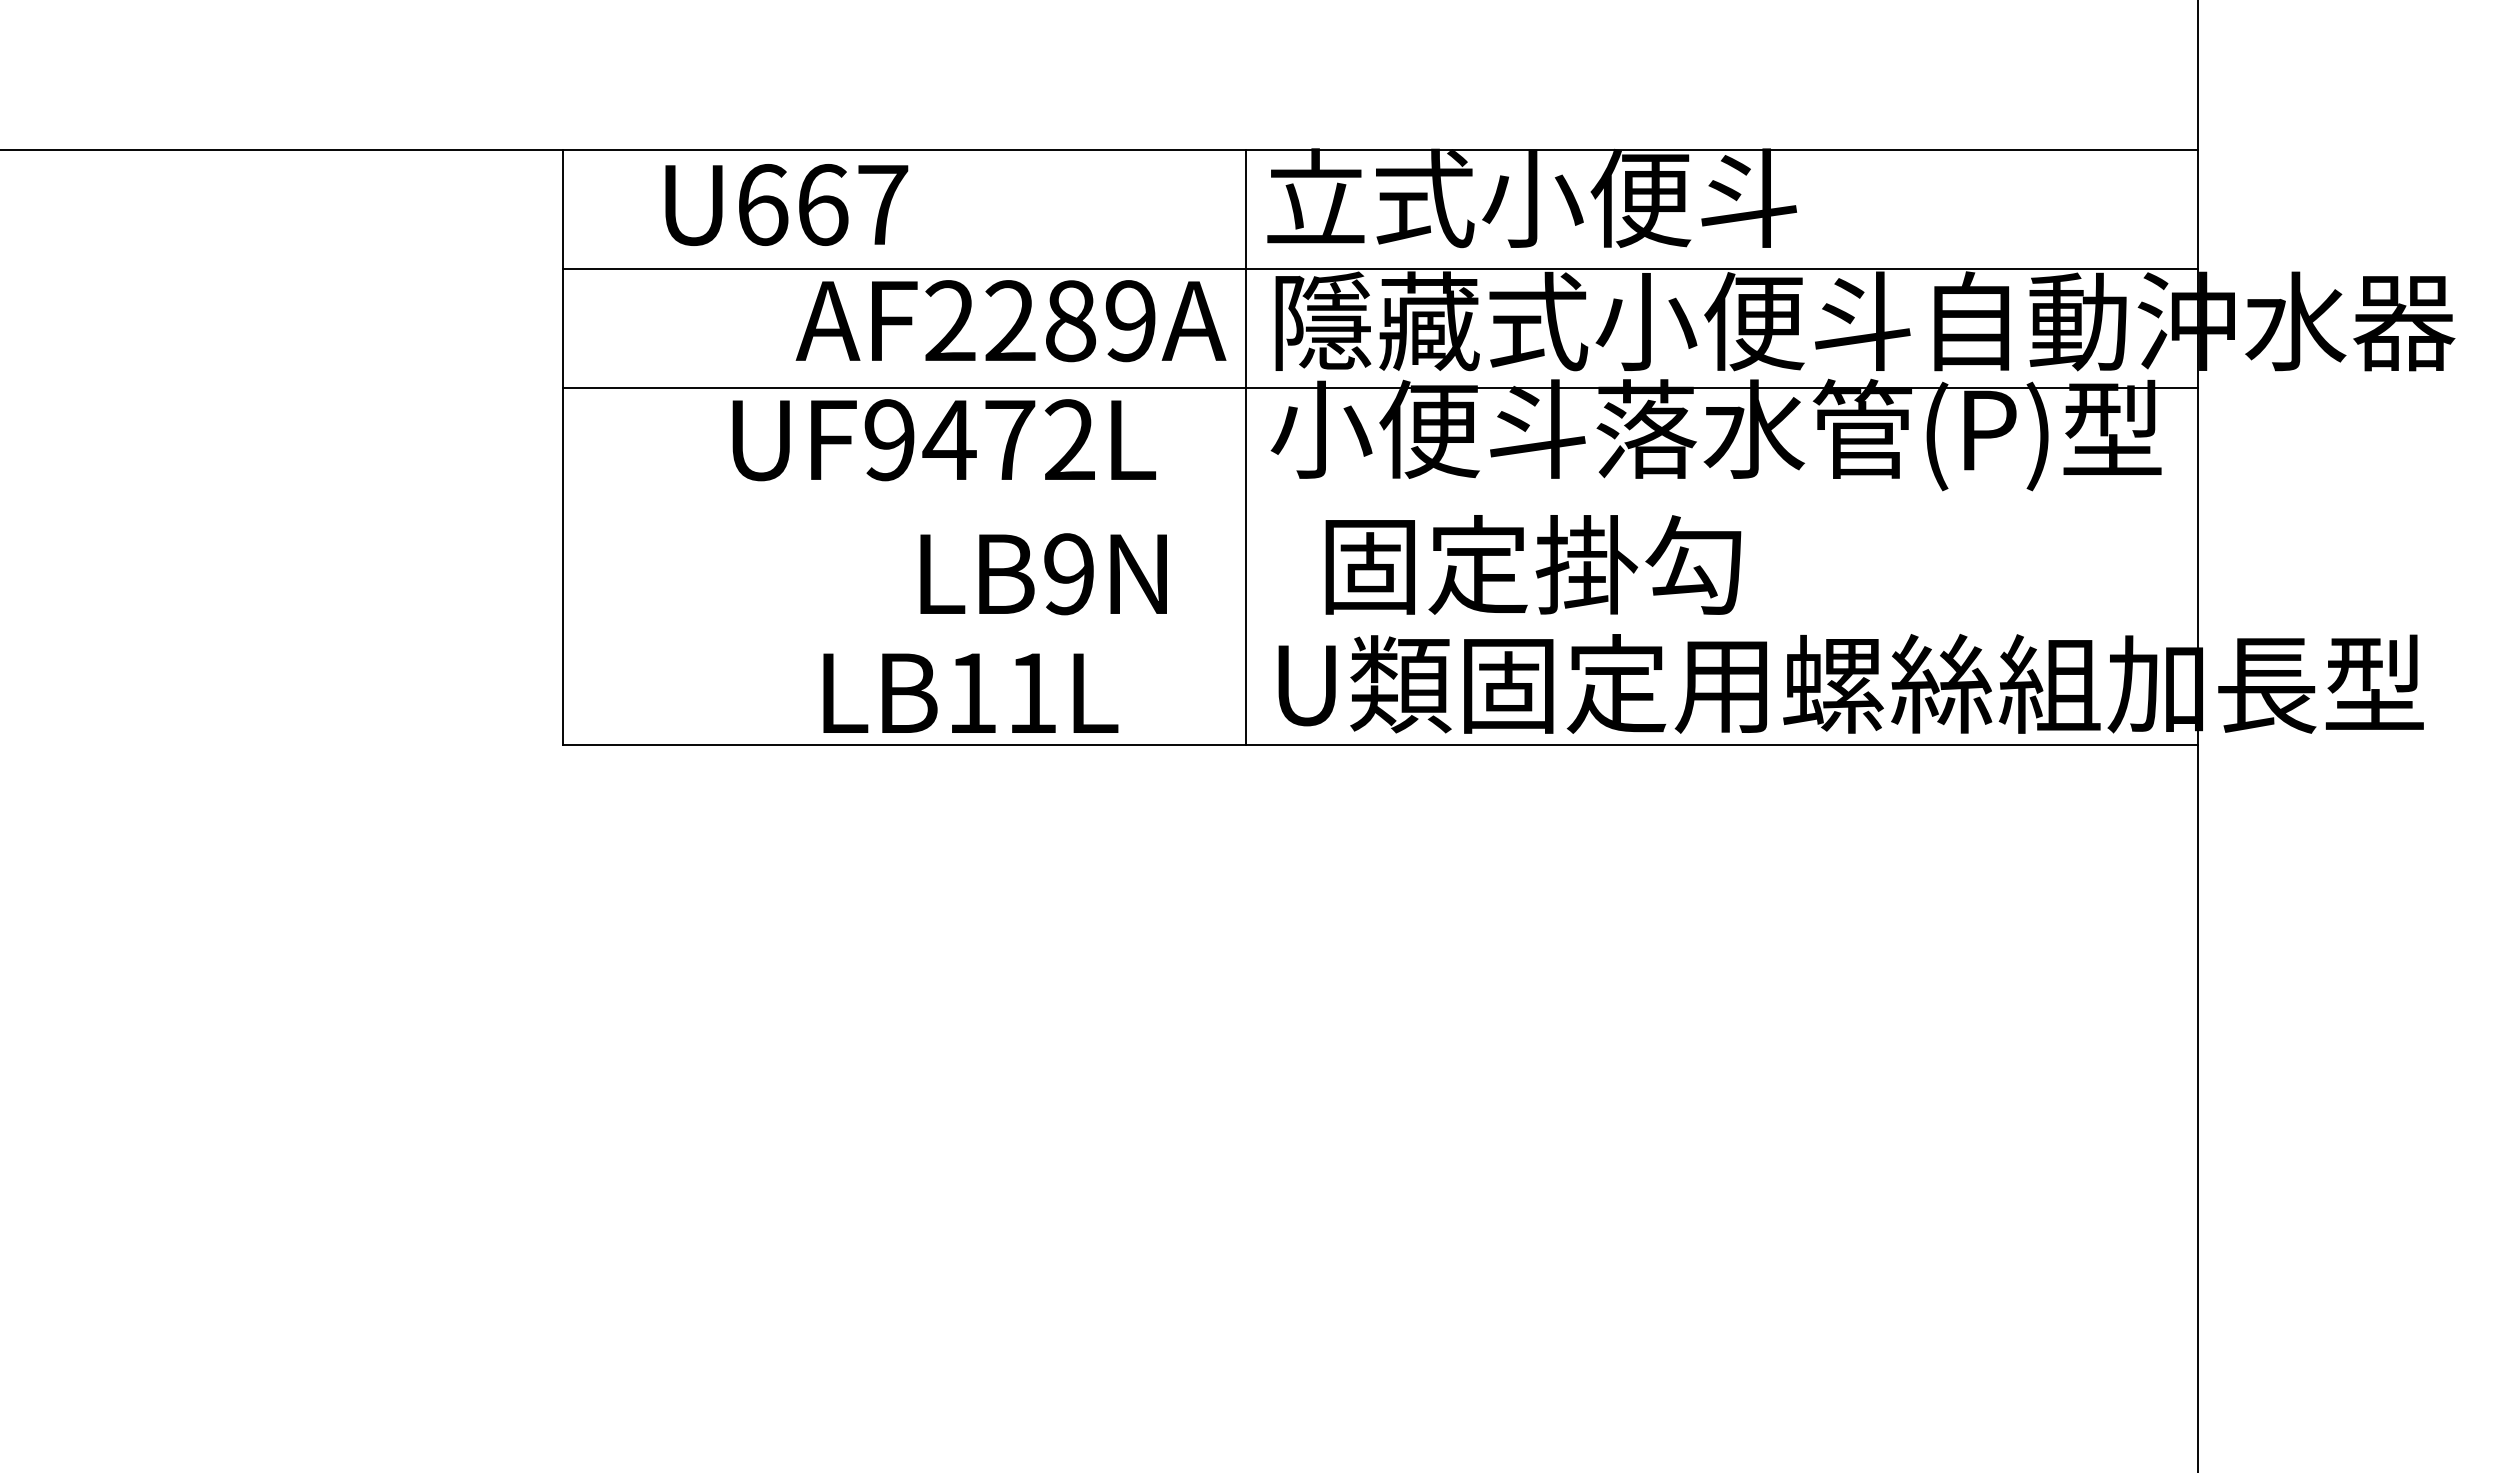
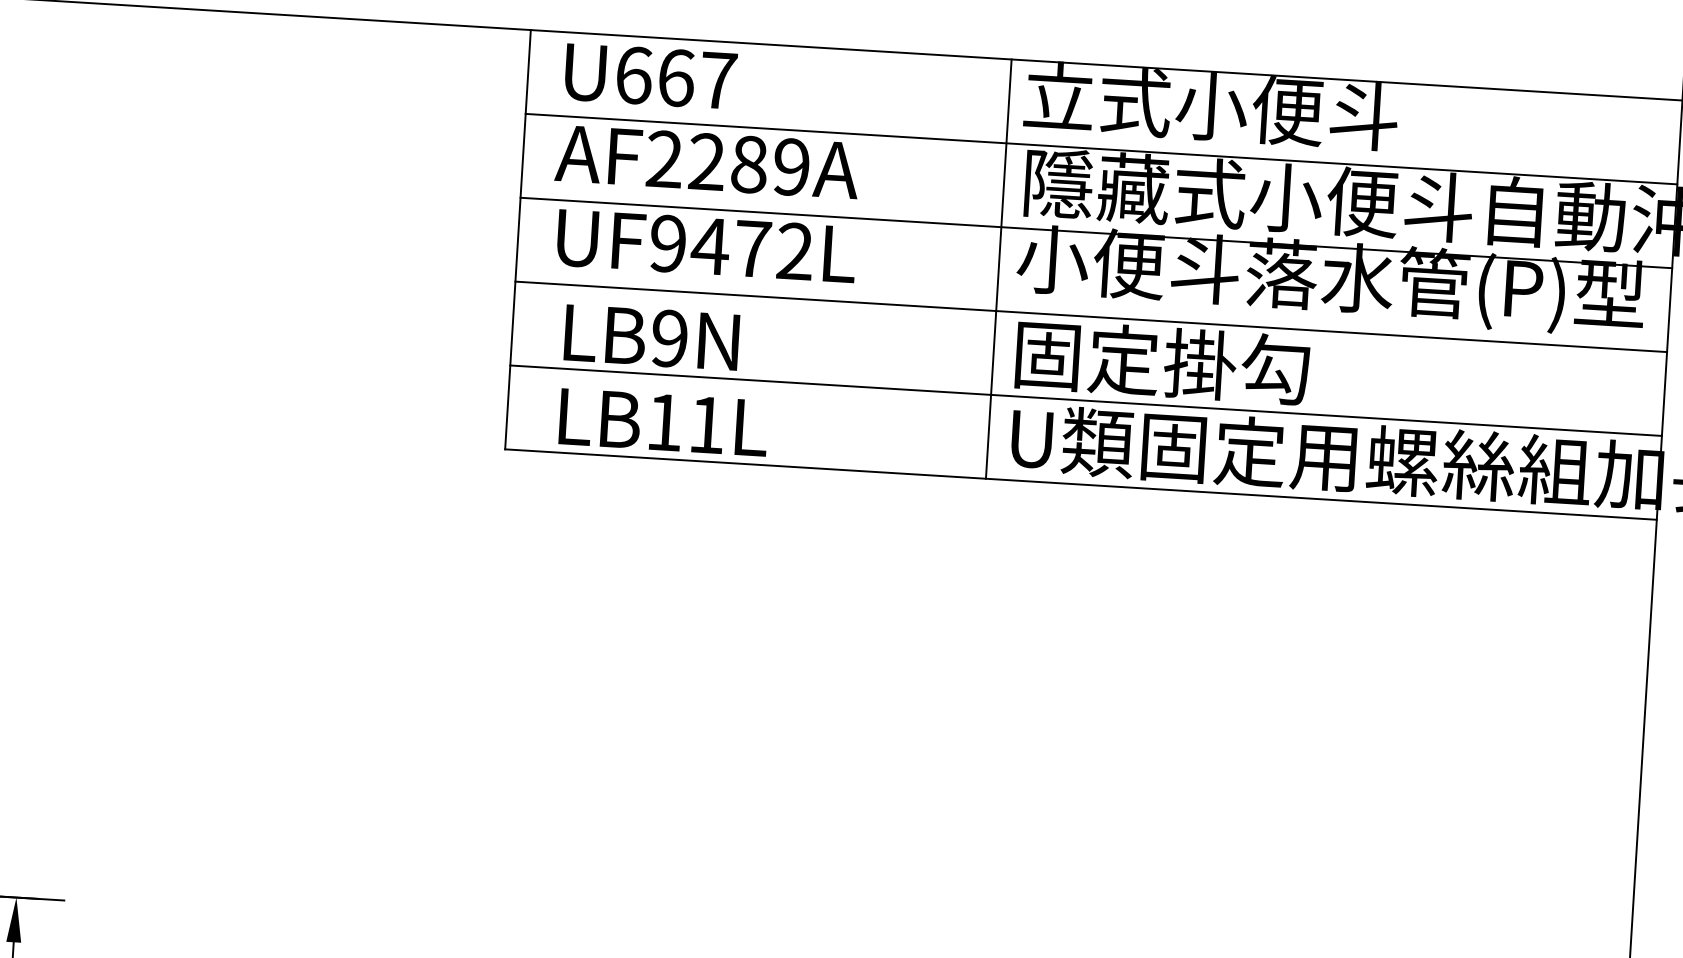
text: (786, 204) -> (650, 76), moved
text: (1010, 321) -> (706, 162), moved
text: (943, 440) -> (706, 246), moved
line: (1380, 506) -> (1091, 316), added
text: (1533, 564) -> (1162, 361), moved
text: (1043, 574) -> (651, 337), moved
line: (1380, 625) -> (1086, 400), added
text: (970, 692) -> (663, 421), moved

